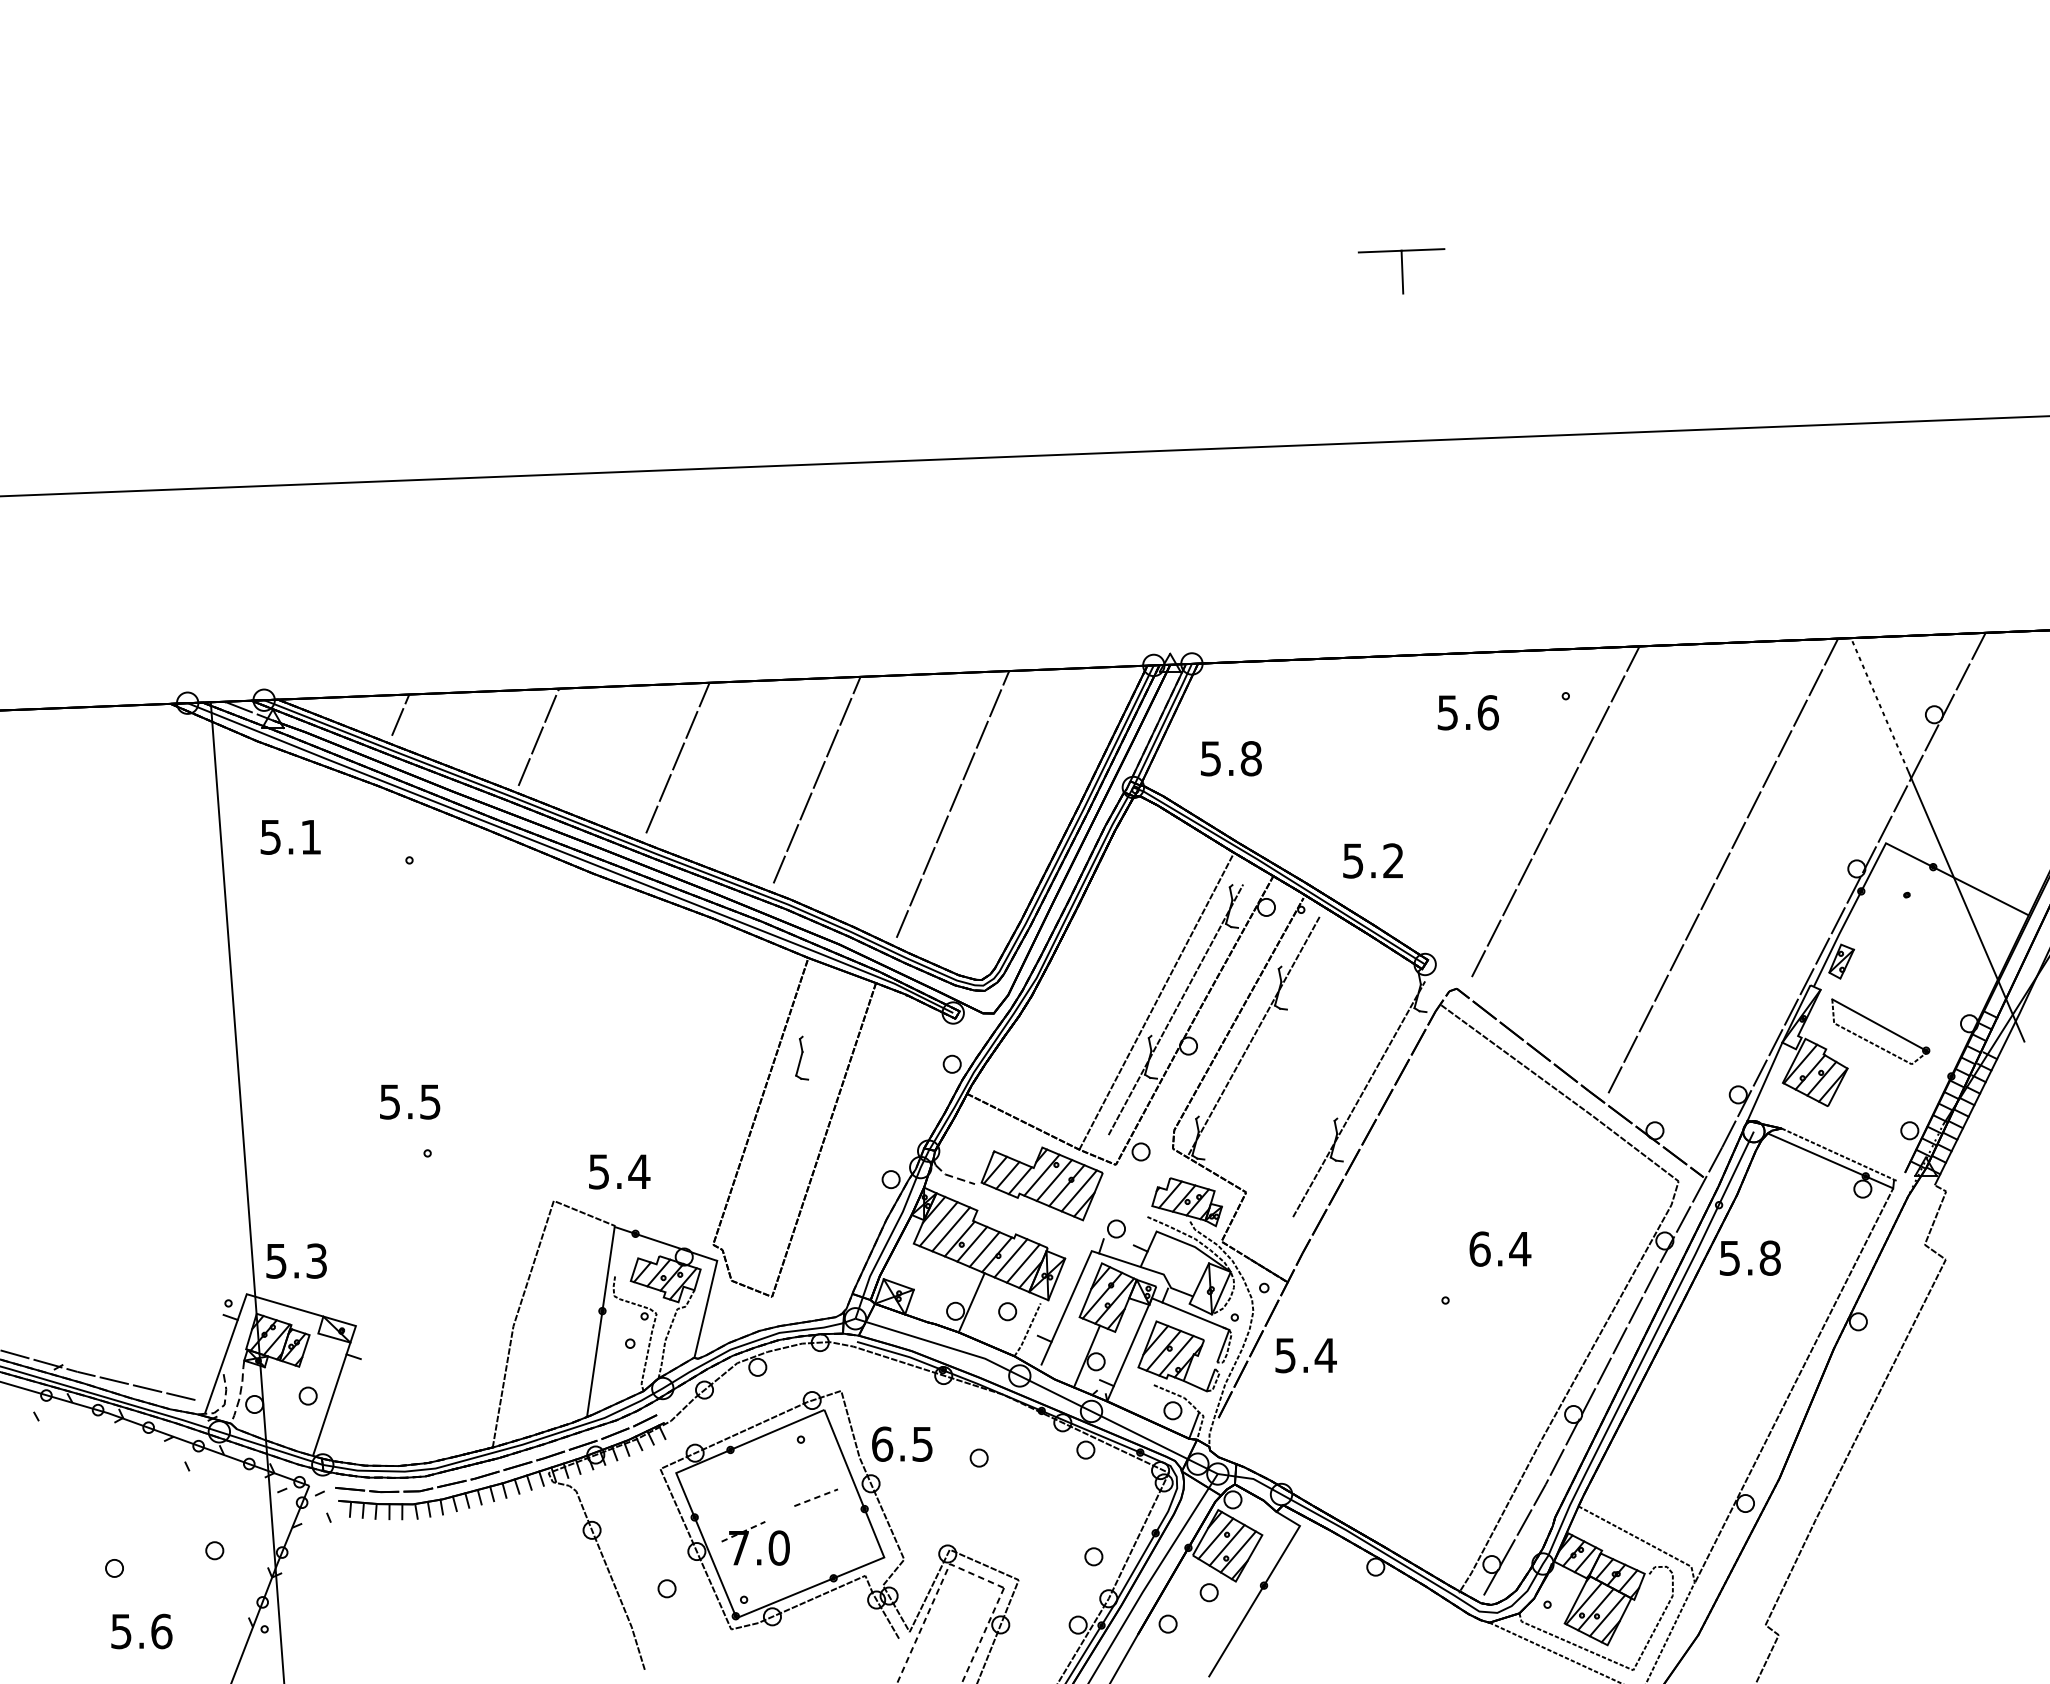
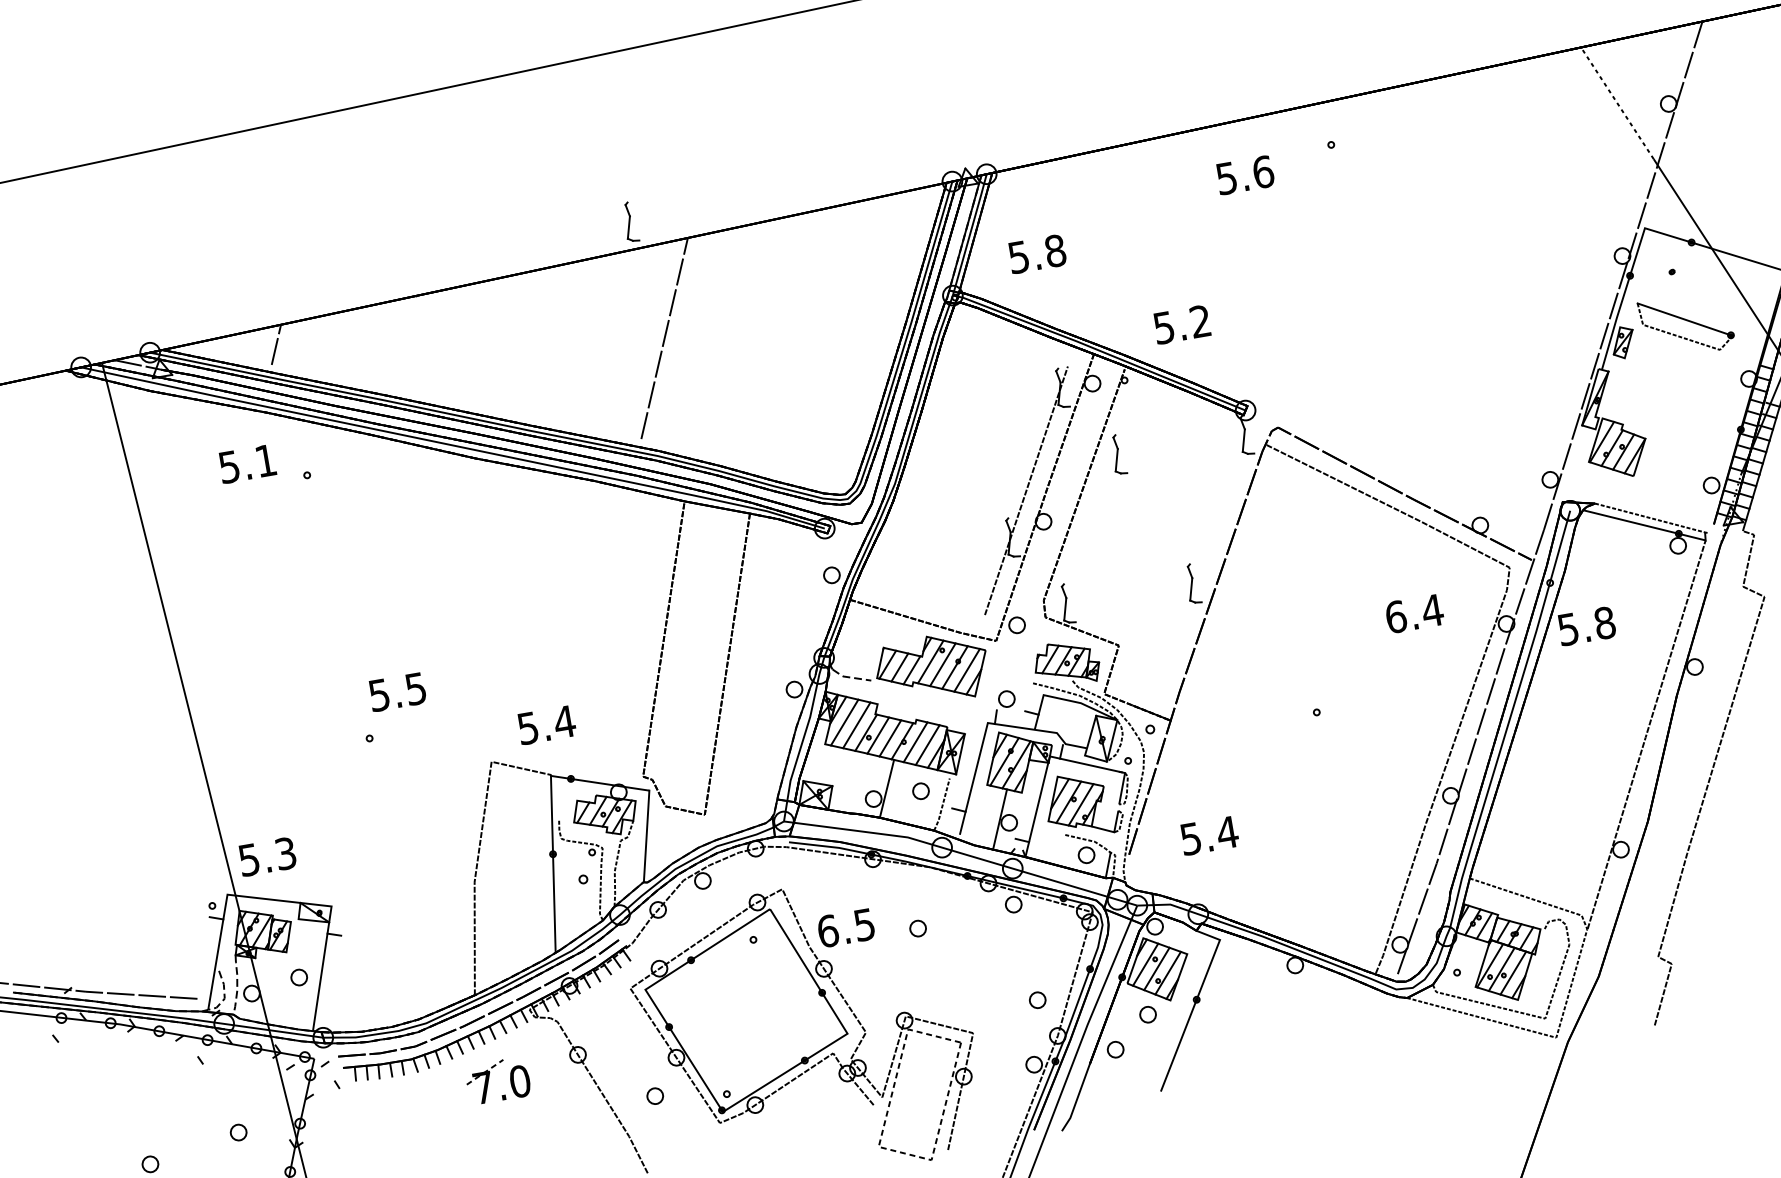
line: (538, 736) -> (404, 342), removed
line: (677, 757) -> (534, 339), removed
line: (952, 804) -> (791, 339), removed
line: (1555, 811) -> (1339, 251), removed
text: (290, 837) -> (247, 464), moved
line: (1723, 865) -> (1500, 273), removed
line: (1156, 1000) -> (1007, 485), removed
part: (1880, 1031) -> (1686, 325), moved
line: (1254, 1034) -> (1101, 500), removed
part: (802, 1057) -> (630, 221), moved
line: (1764, 1081) -> (1572, 463), removed
line: (1359, 1099) -> (1207, 543), removed
text: (410, 1101) -> (397, 691), moved
text: (1500, 1248) -> (1414, 613), moved
text: (1305, 1355) -> (1209, 835), moved
line: (816, 1497) -> (776, 989), removed
part: (746, 1540) -> (489, 1079), moved

